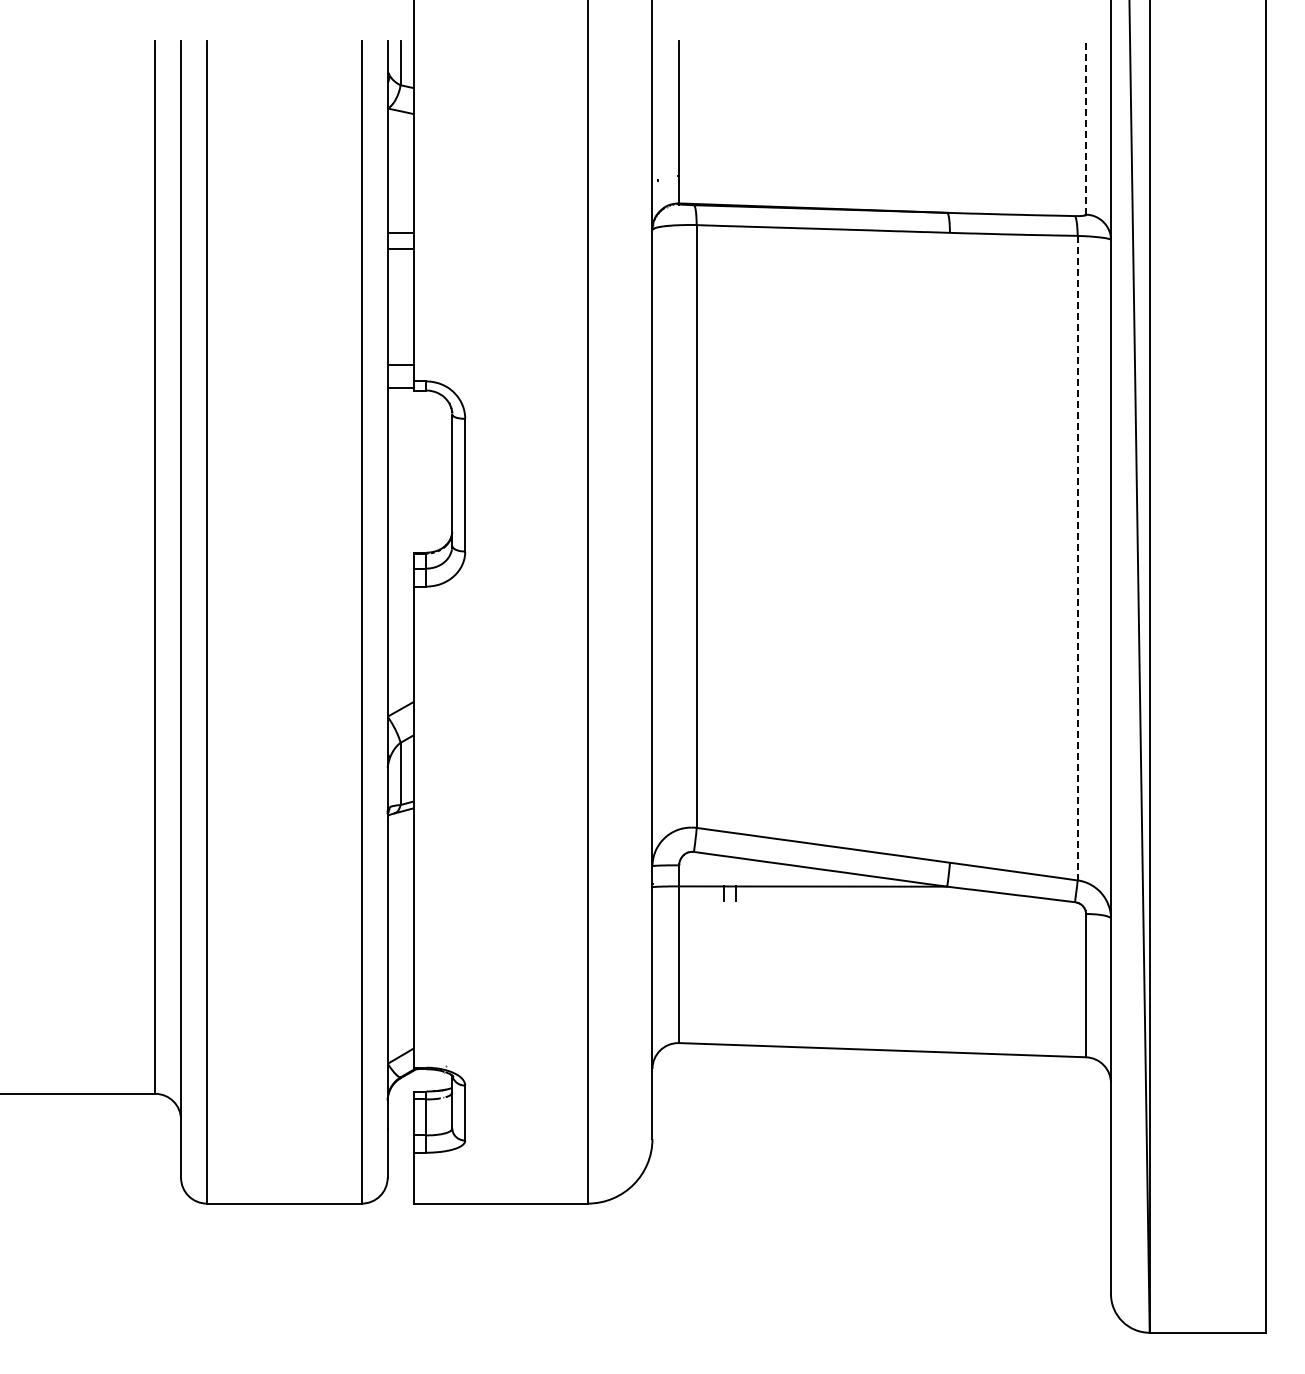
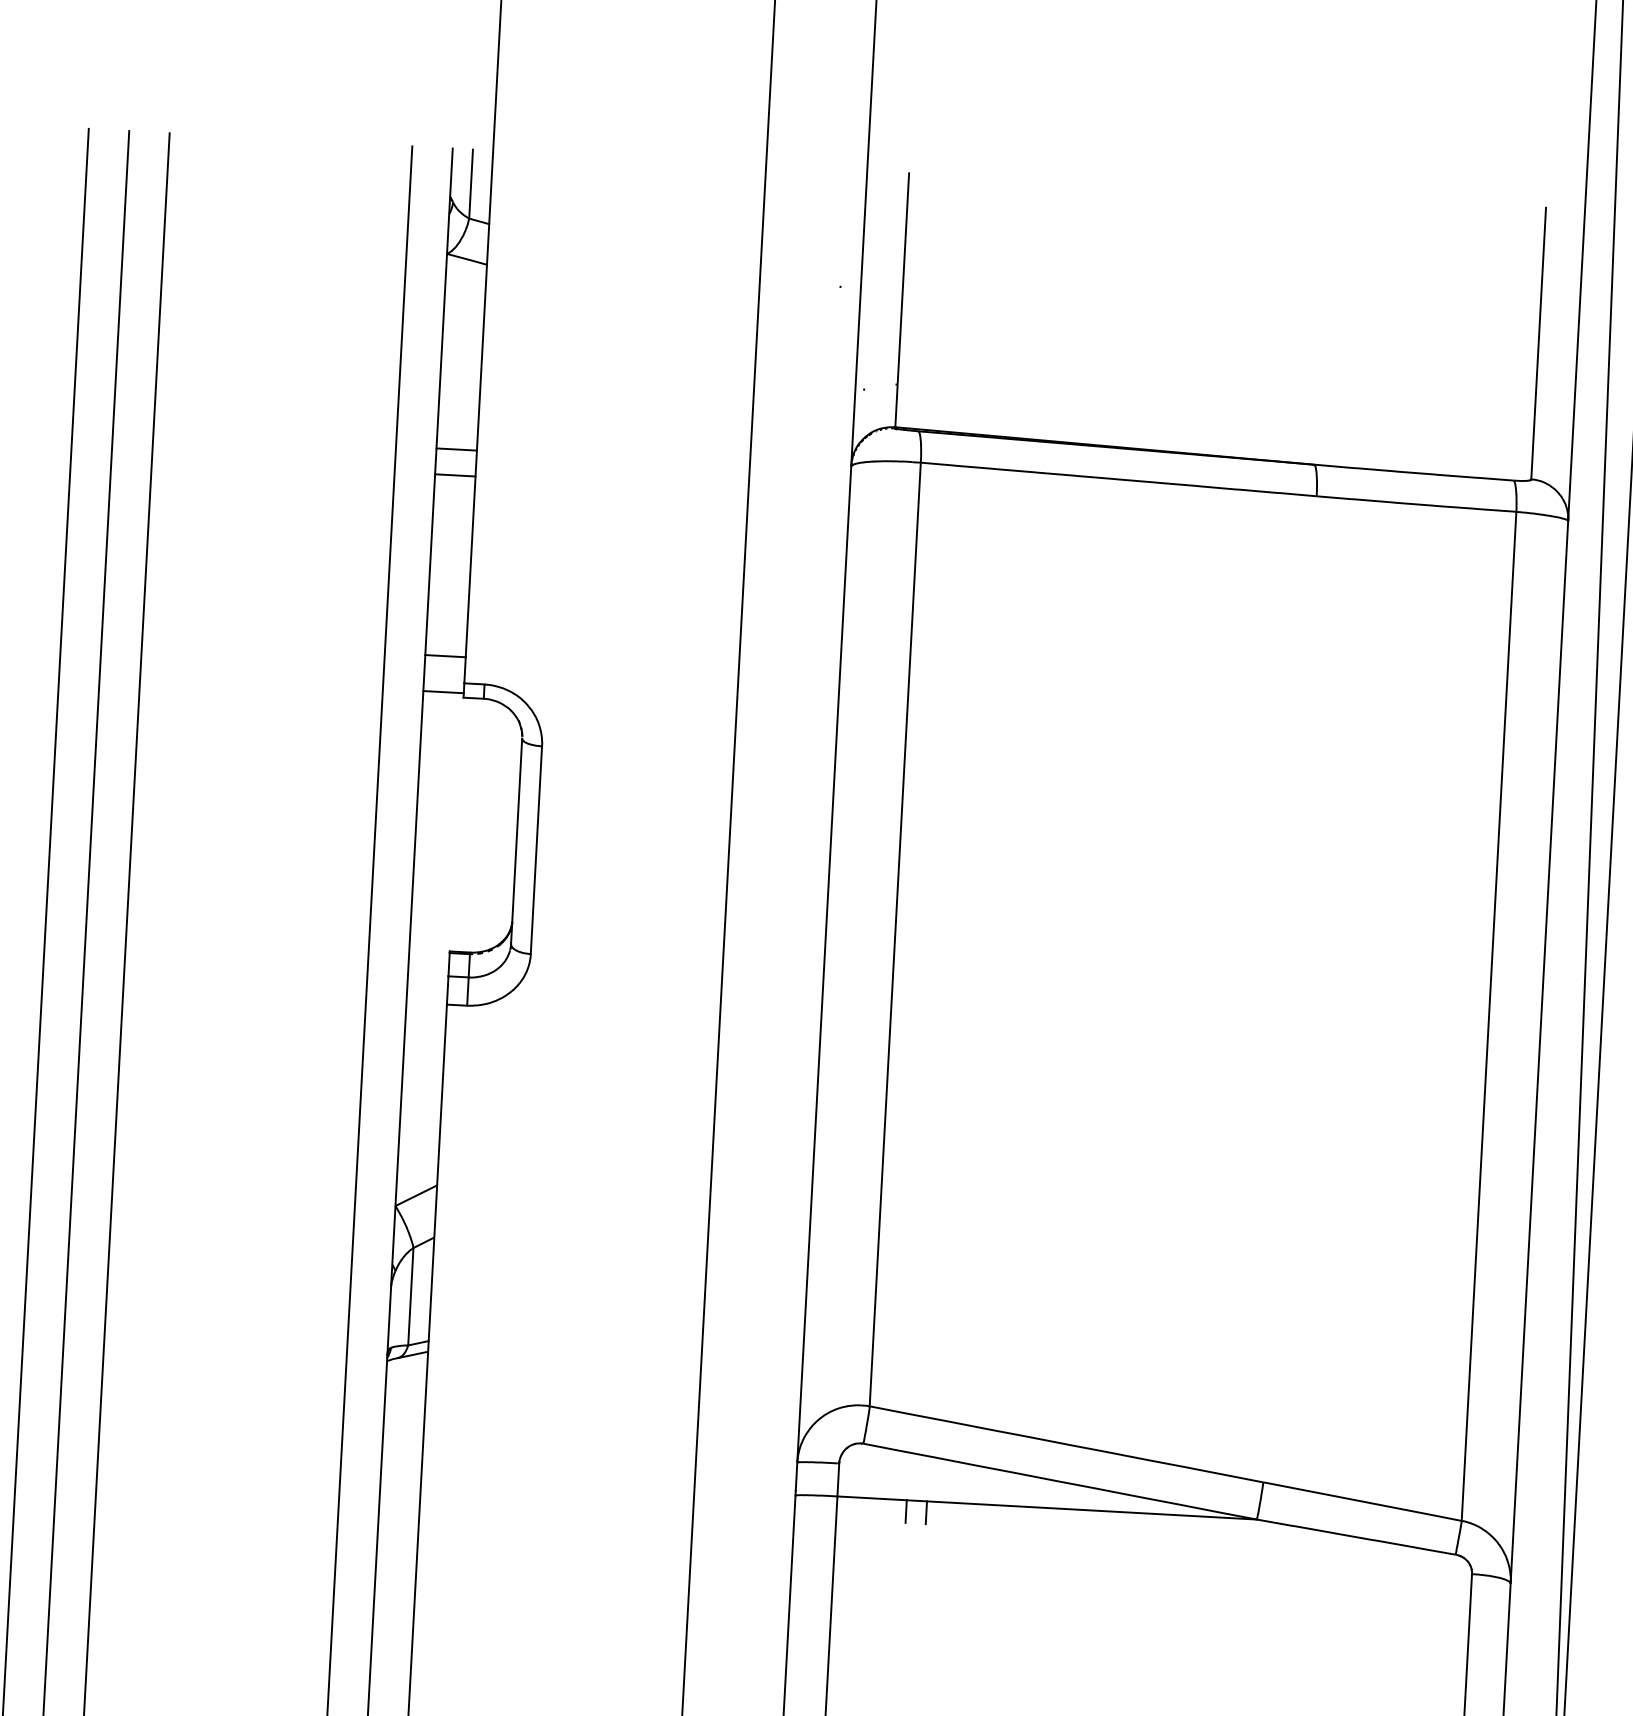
line: (1086, 127) -> (1539, 342), dashed -> solid
line: (1077, 558) -> (1488, 1016), dashed -> solid

